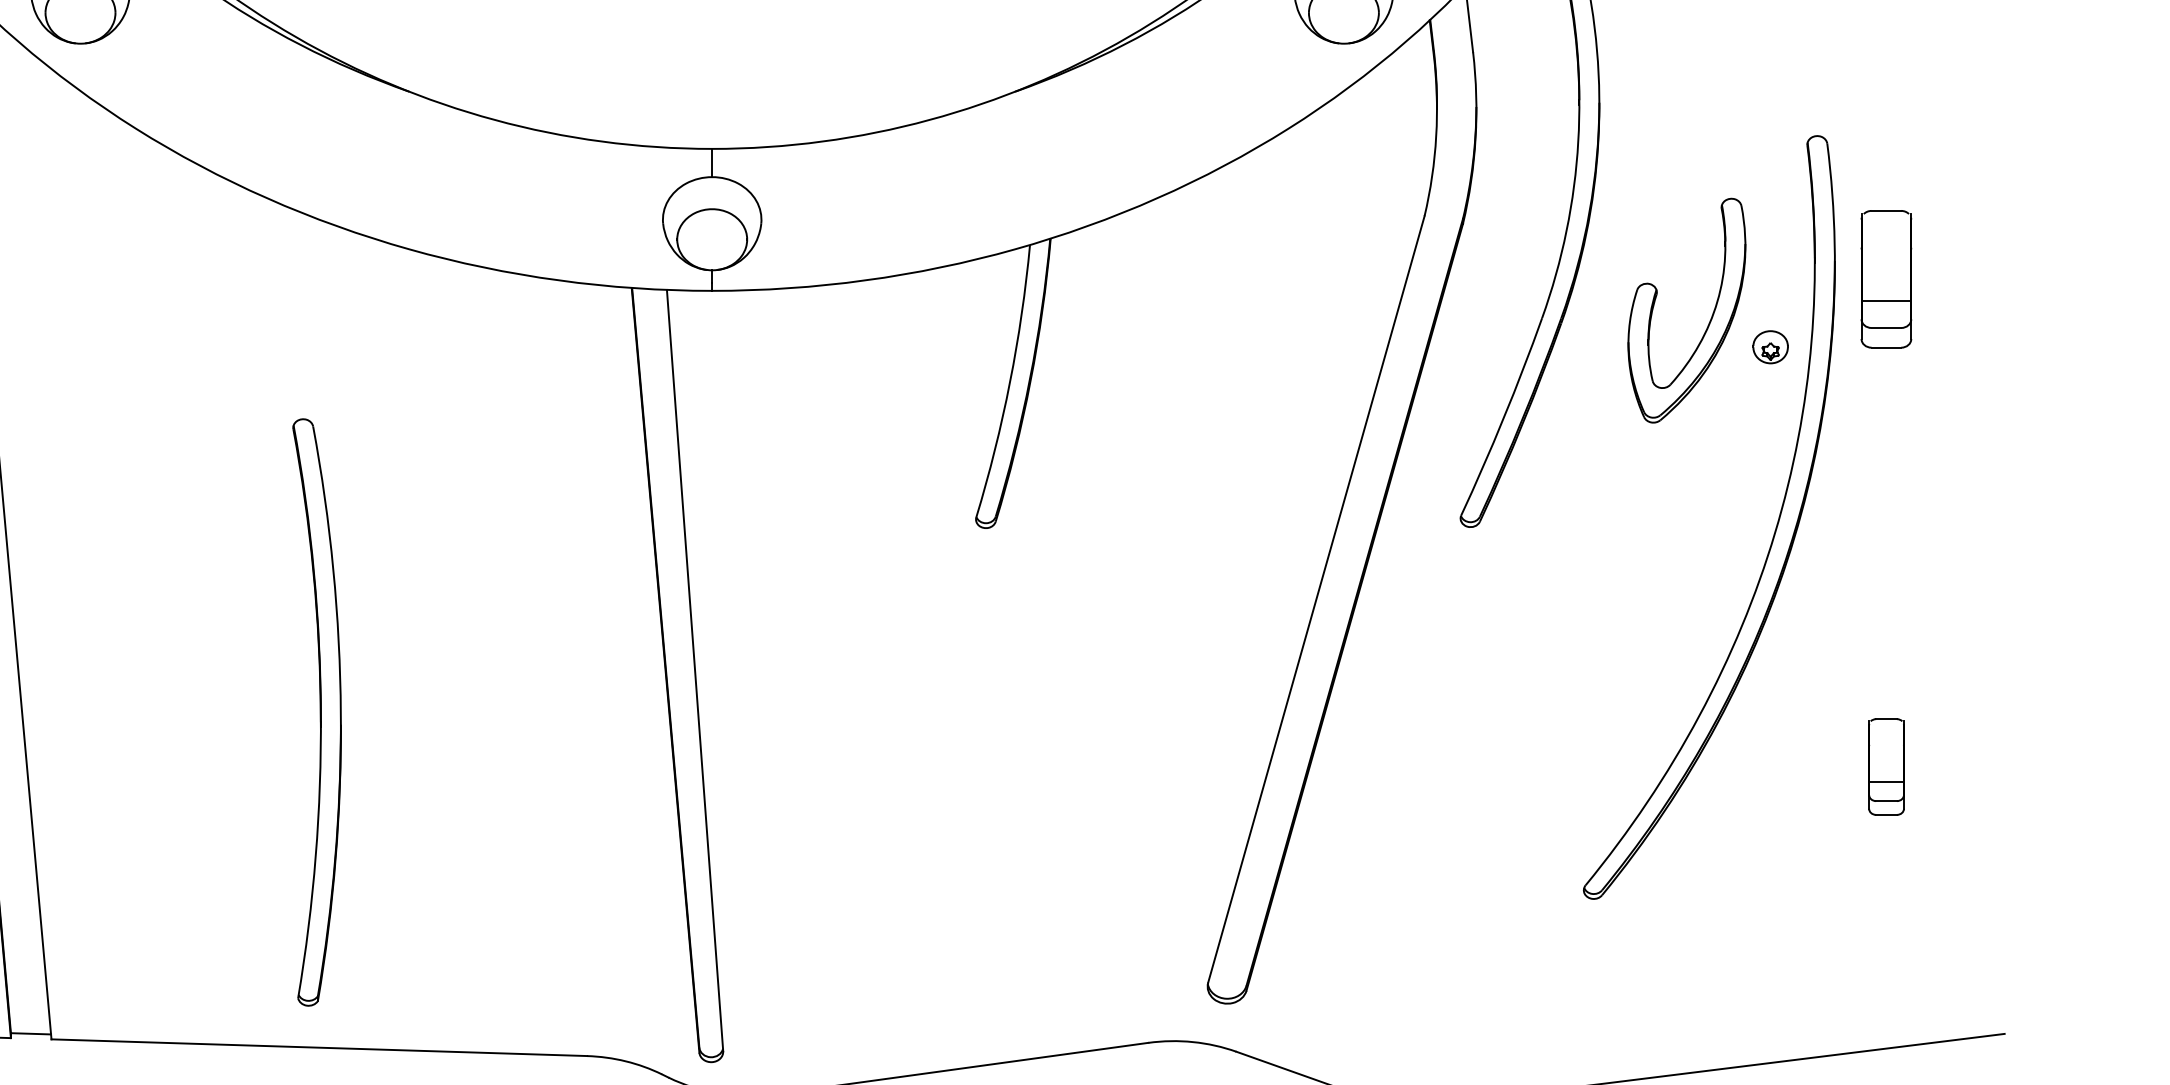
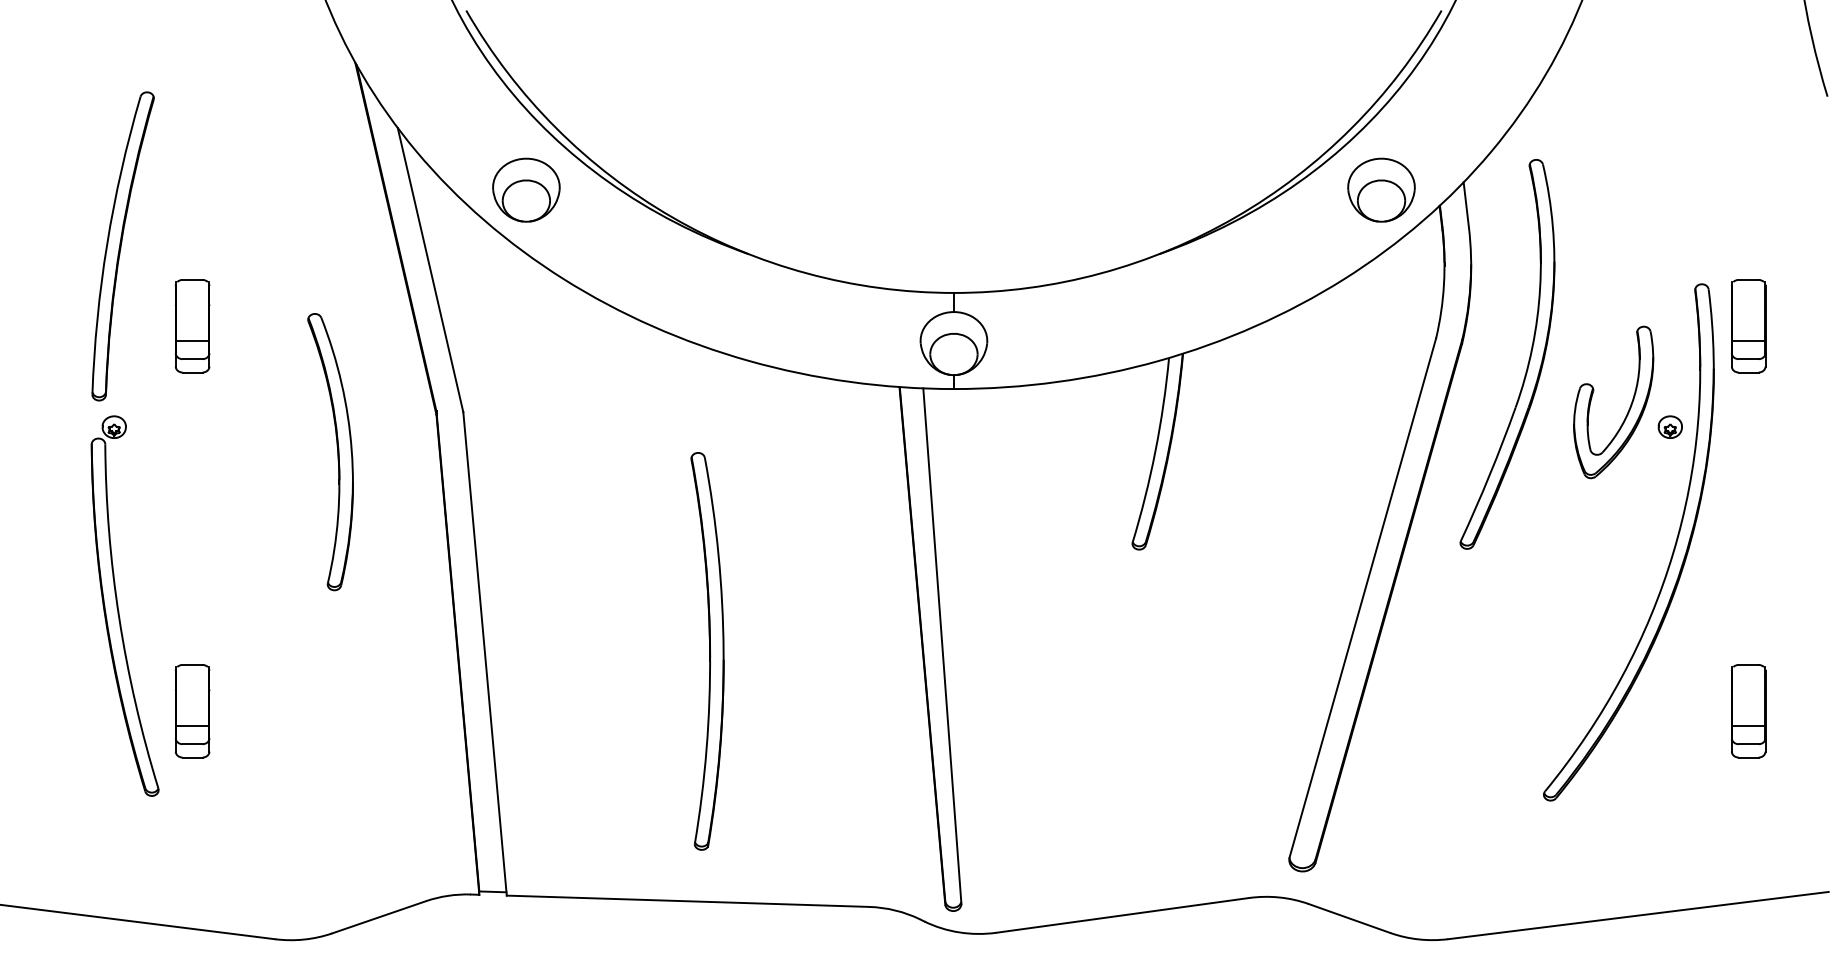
part: (1886, 279) -> (1748, 326), moved
part: (317, 712) -> (707, 651), moved
part: (1886, 767) -> (1748, 711), size x1.43

